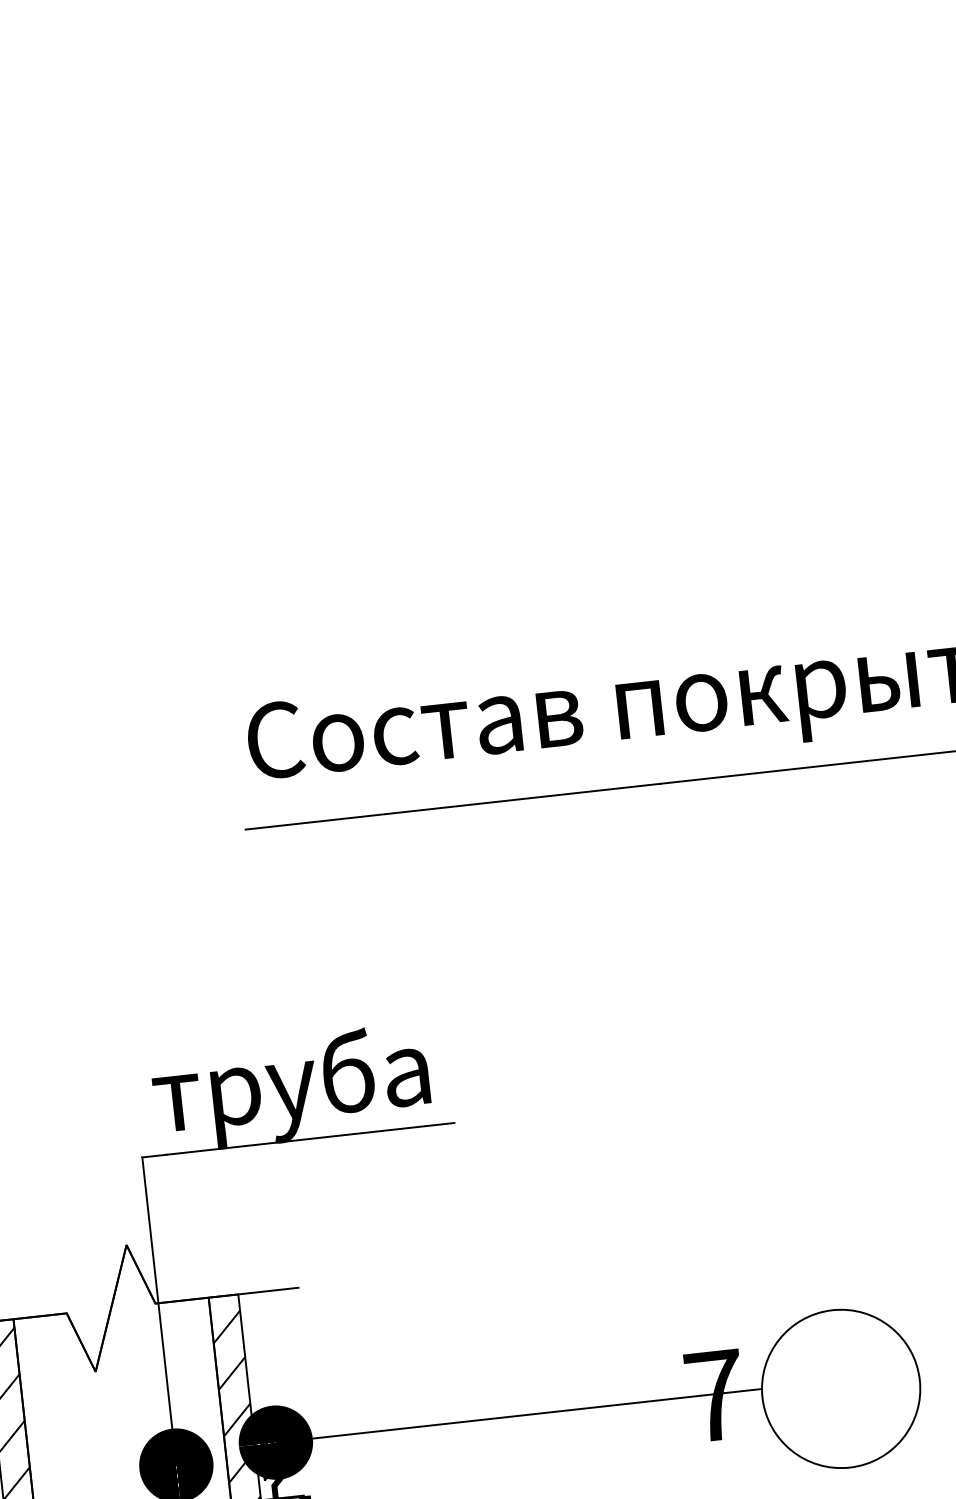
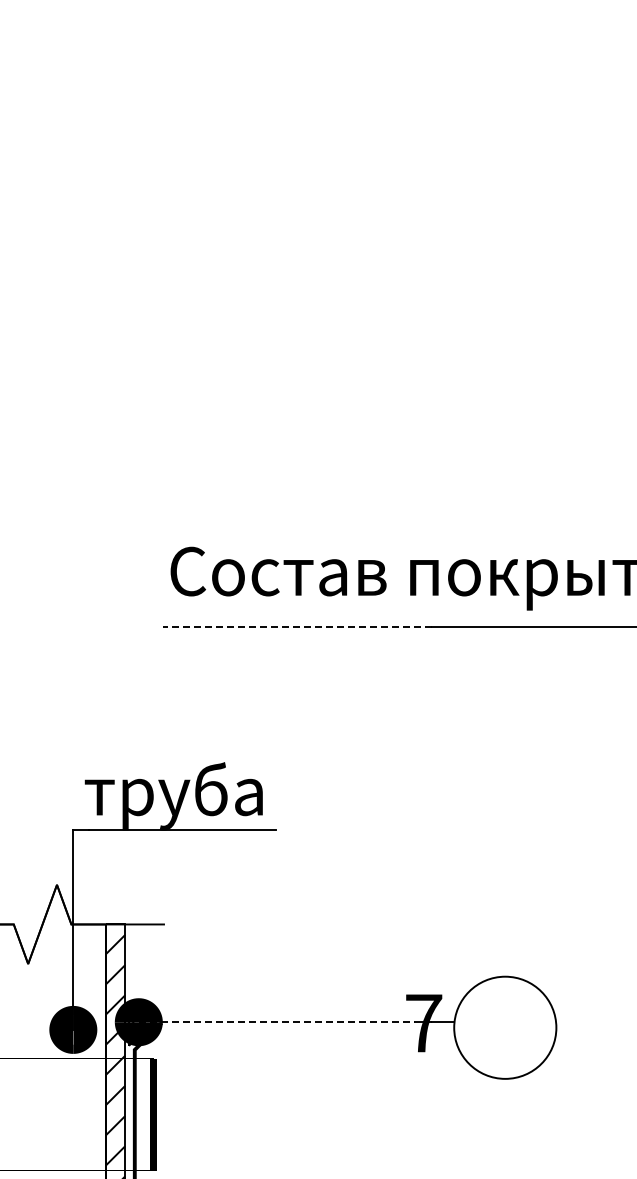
line: (452, 806) -> (297, 626), solid -> dashed
line: (489, 1419) -> (277, 1022), solid -> dashed

